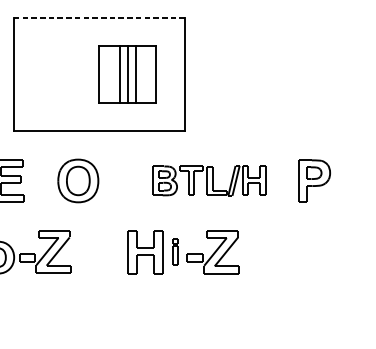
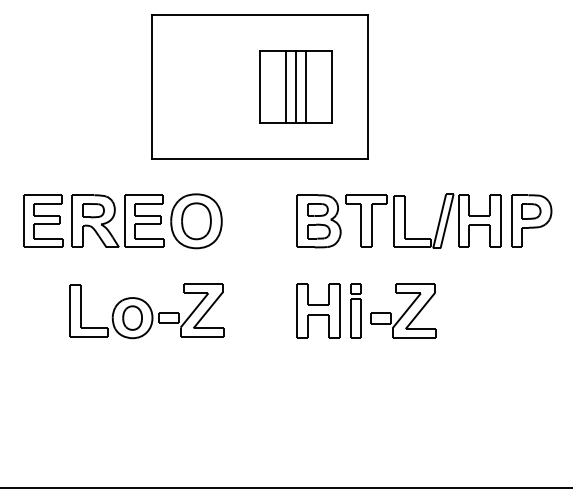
line: (99, 17) -> (260, 14), dashed -> solid
part: (209, 180) -> (398, 220), size x1.43
part: (78, 181) -> (196, 221), moved
part: (174, 251) -> (355, 310), size x1.67

